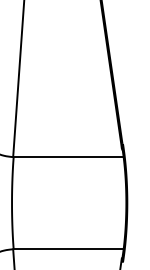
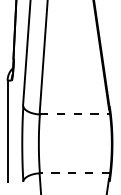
line: (69, 157) -> (75, 114), solid -> dashed
line: (67, 249) -> (74, 173), solid -> dashed

